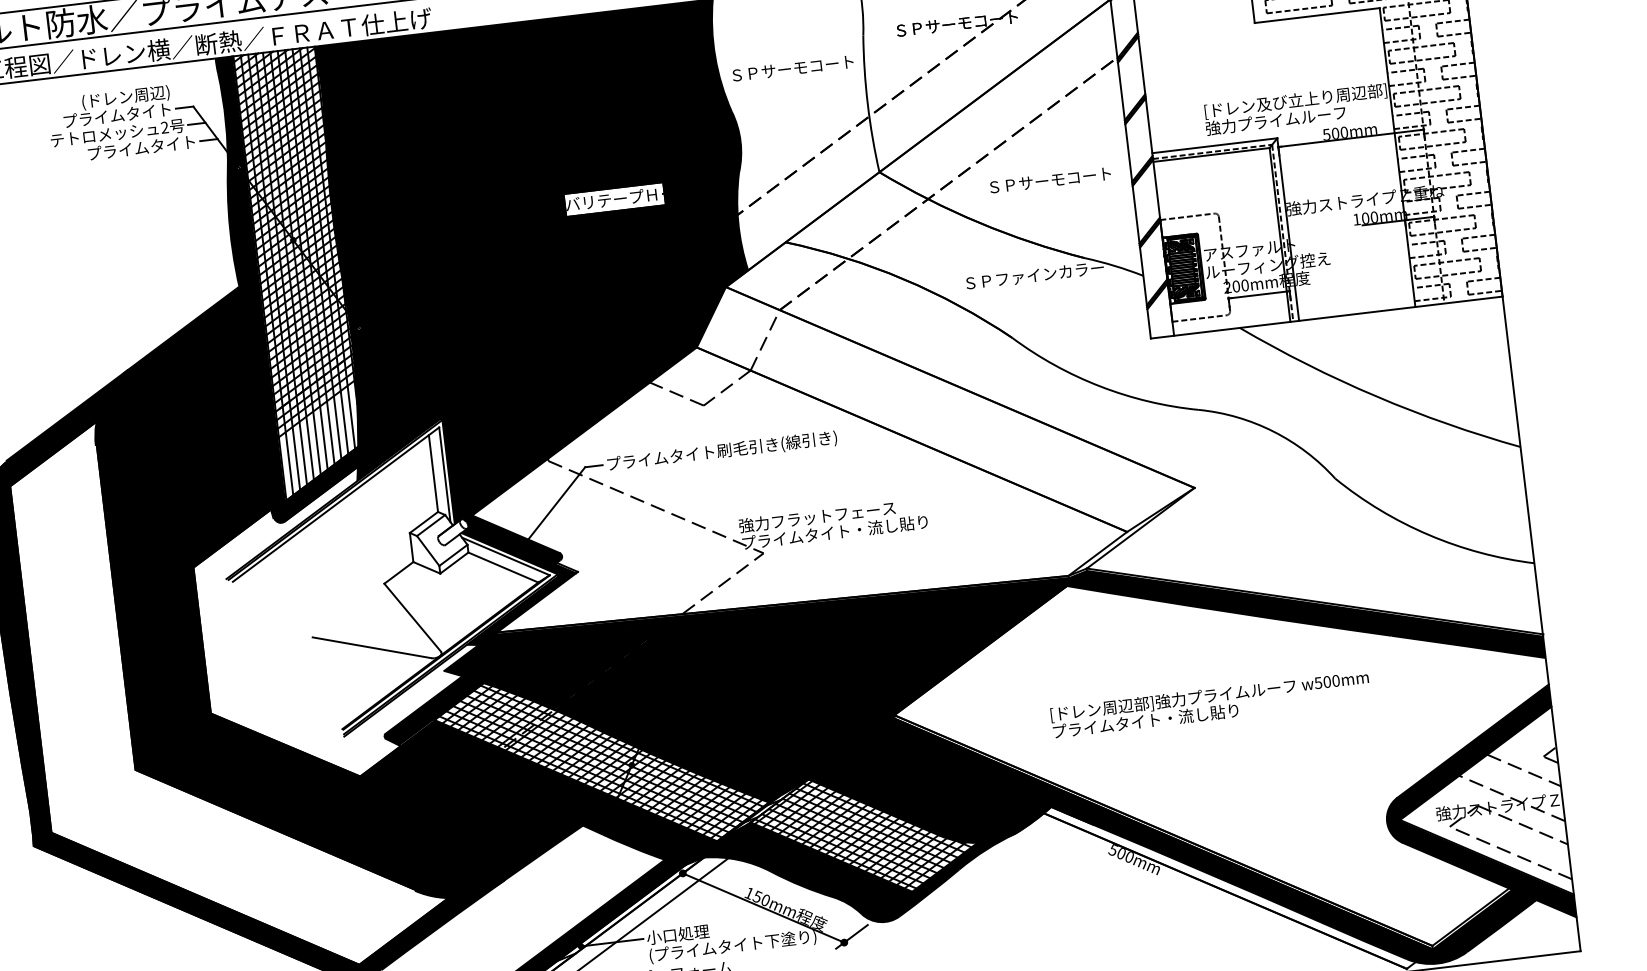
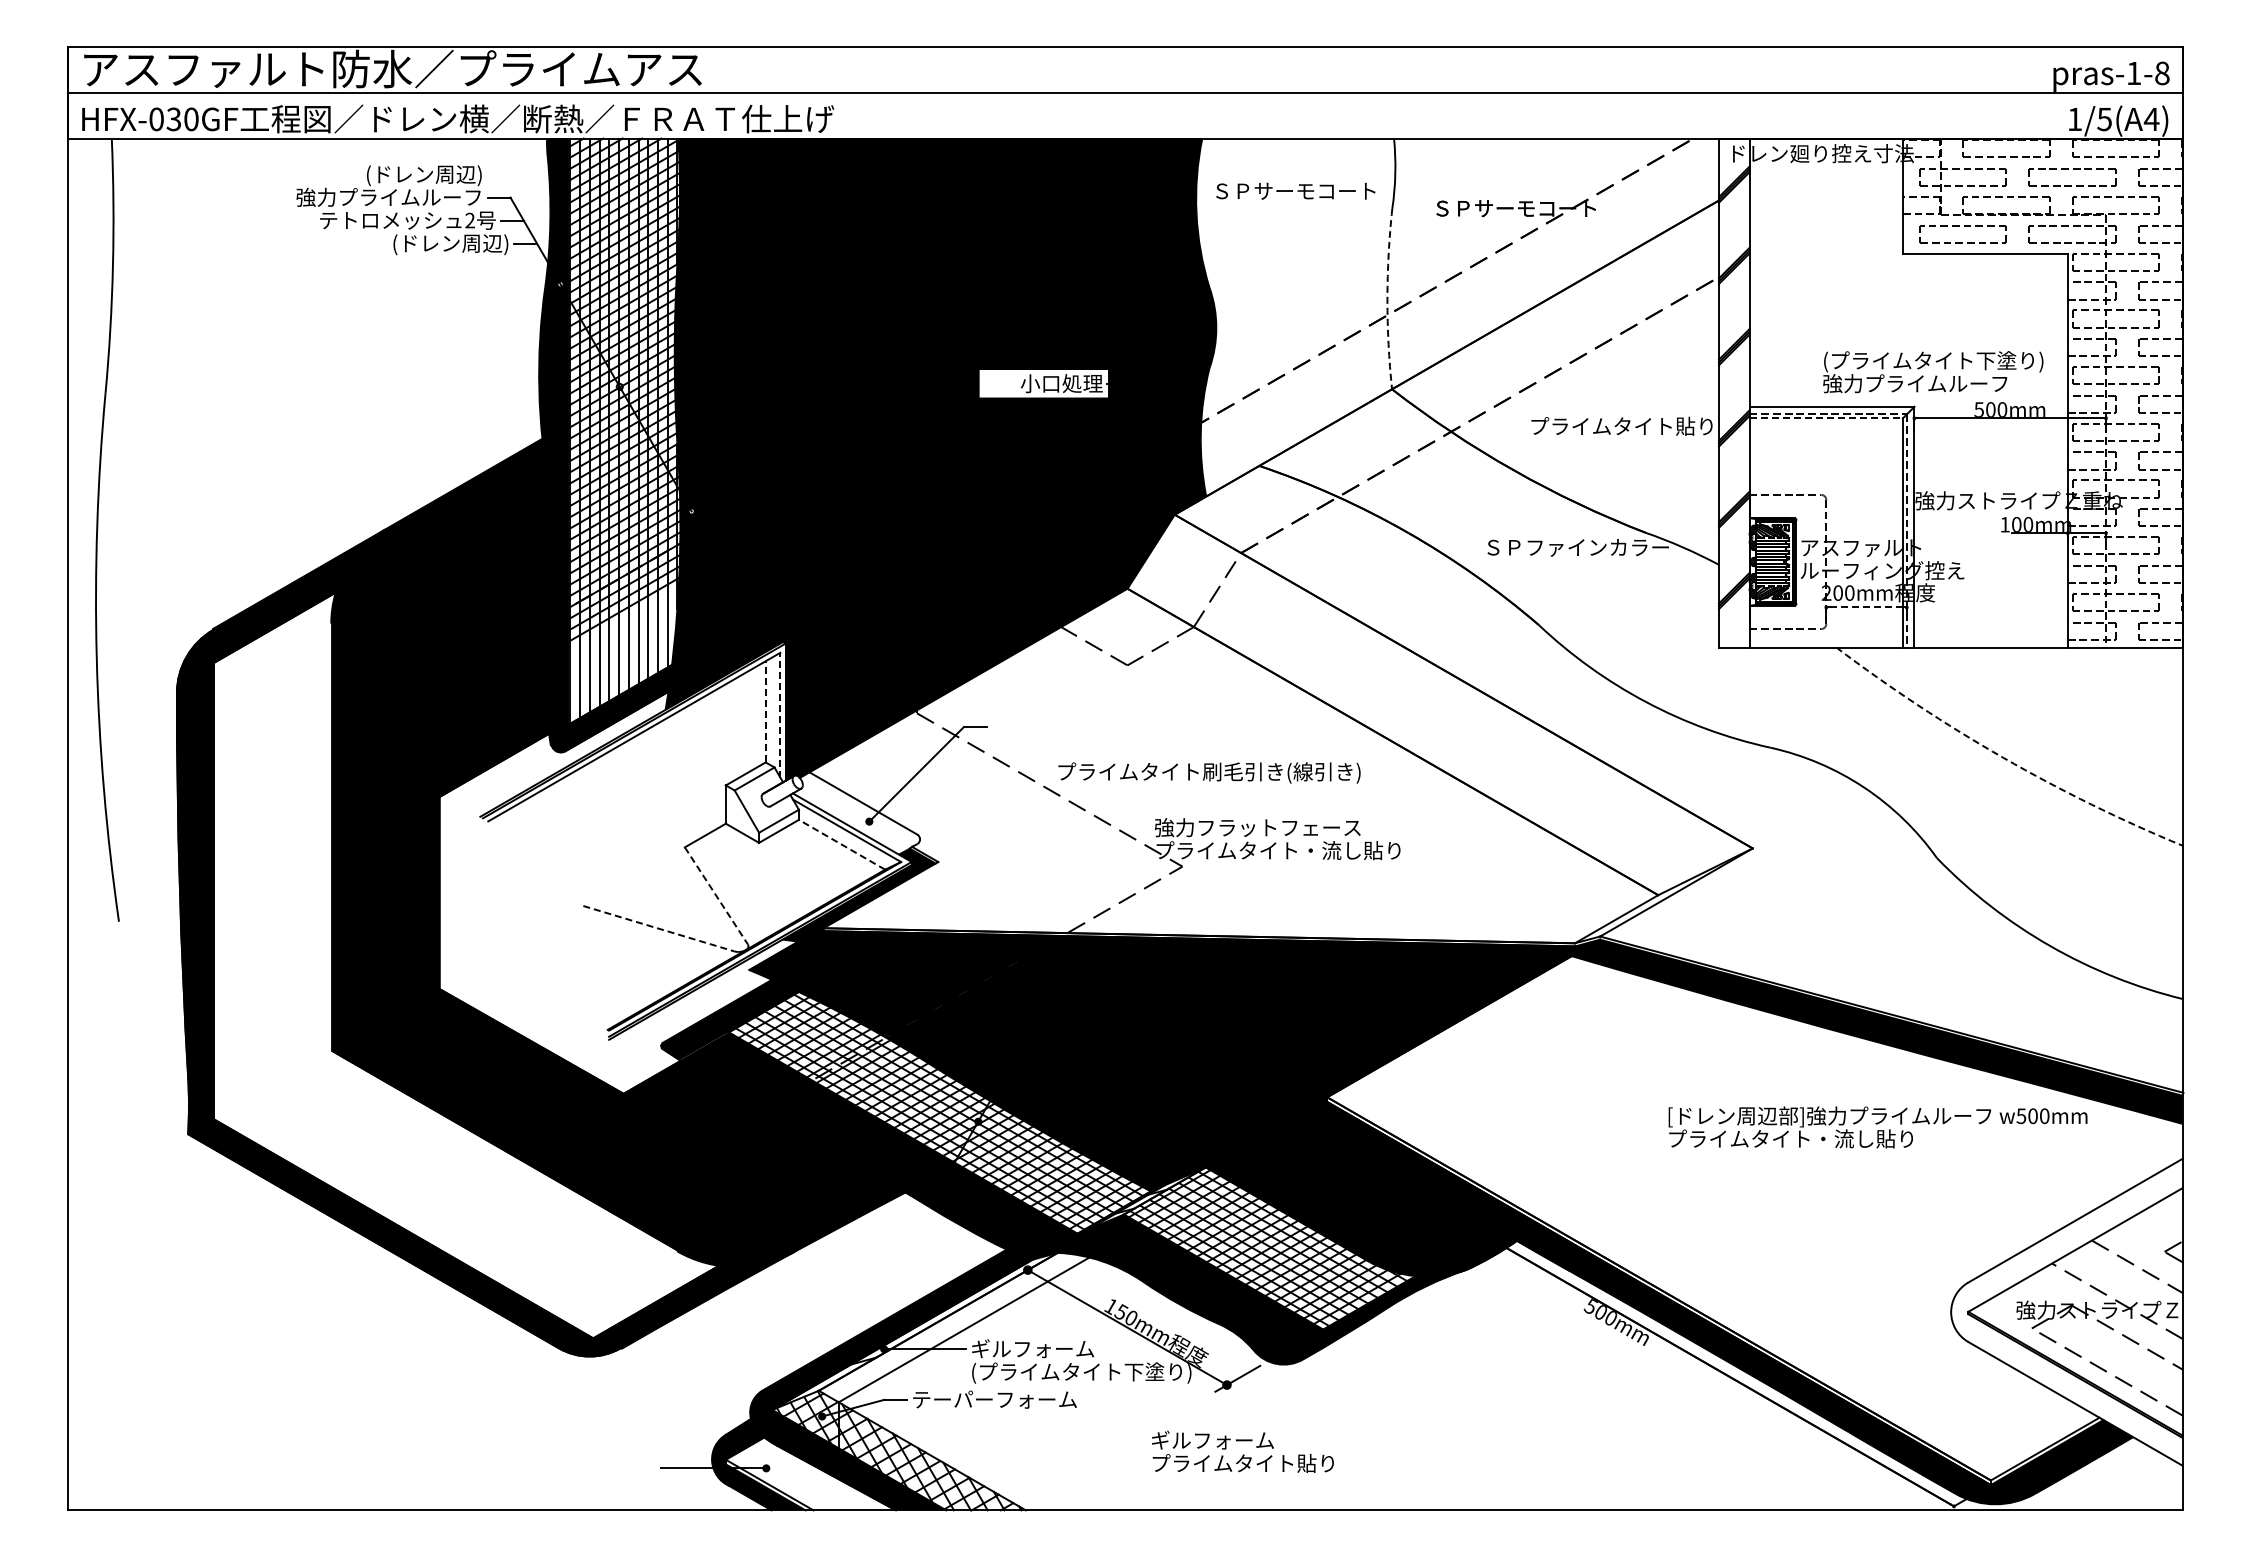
text: (792, 68) -> (1295, 190), moved
text: (1296, 101) -> (1944, 361), [ドレン及び立上り周辺部] -> (プライムタイト下塗り)
arc: (867, 104) -> (1387, 299), solid -> dashed
text: (100, 116) -> (388, 196), プライムタイト -> 強力プライムルーフ
text: (142, 148) -> (437, 244), プライムタイト -> (ドレン周辺)
line: (1211, 155) -> (1826, 418), solid -> dashed
text: (1056, 178) -> (1621, 425), ＳＰサーモコート -> プライムタイト貼り
text: (612, 199) -> (1040, 383), バリテープＨ -> 小口処理
line: (1259, 294) -> (1867, 607), solid -> dashed
arc: (1376, 396) -> (2003, 757), solid -> dashed
text: (722, 451) -> (1209, 772), moved
line: (433, 473) -> (765, 711), solid -> dashed
line: (444, 474) -> (780, 714), solid -> dashed
fill: (511, 542) -> (856, 813), removed
line: (503, 567) -> (842, 844), solid -> dashed
line: (412, 617) -> (716, 895), solid -> dashed
line: (371, 647) -> (658, 928), solid -> dashed
text: (1210, 704) -> (1877, 1127), moved
fill: (1474, 810) -> (2066, 1311), removed
text: (693, 932) -> (1032, 1348), 小口処理 -> ギルフォーム

